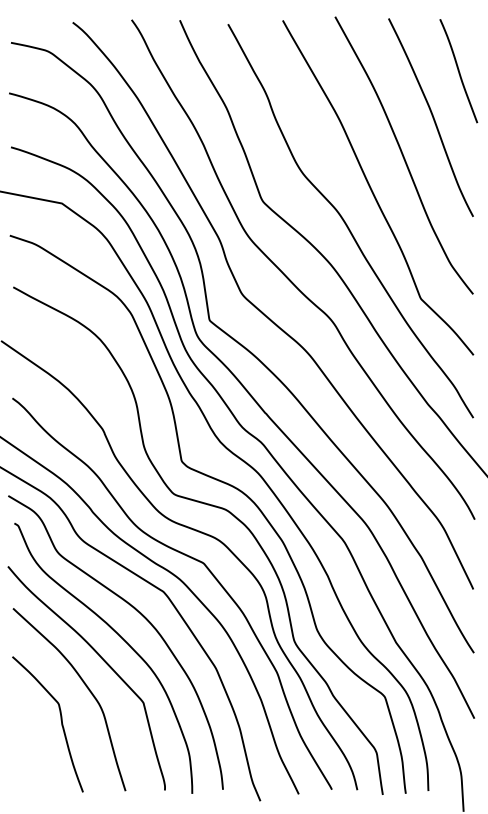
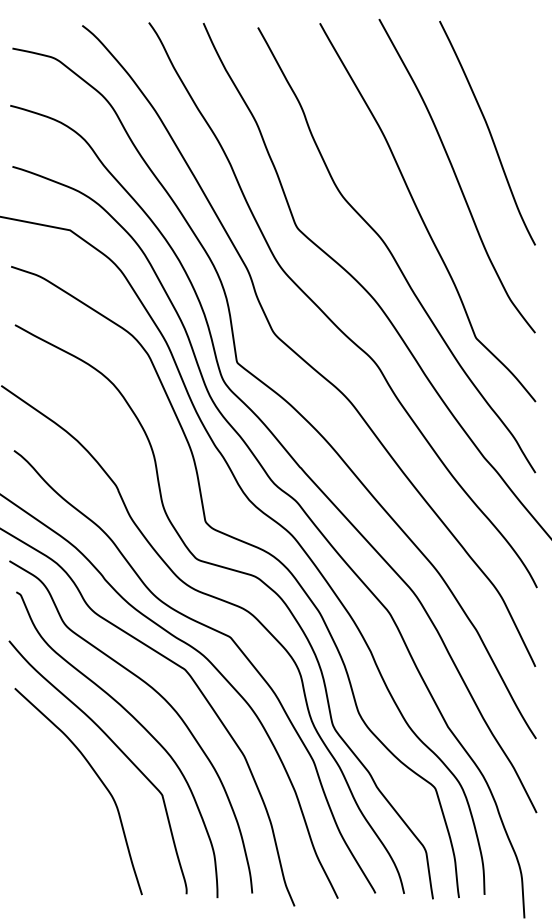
curve: (458, 71) -> (518, 80), removed
curve: (61, 724) -> (69, 819), removed

